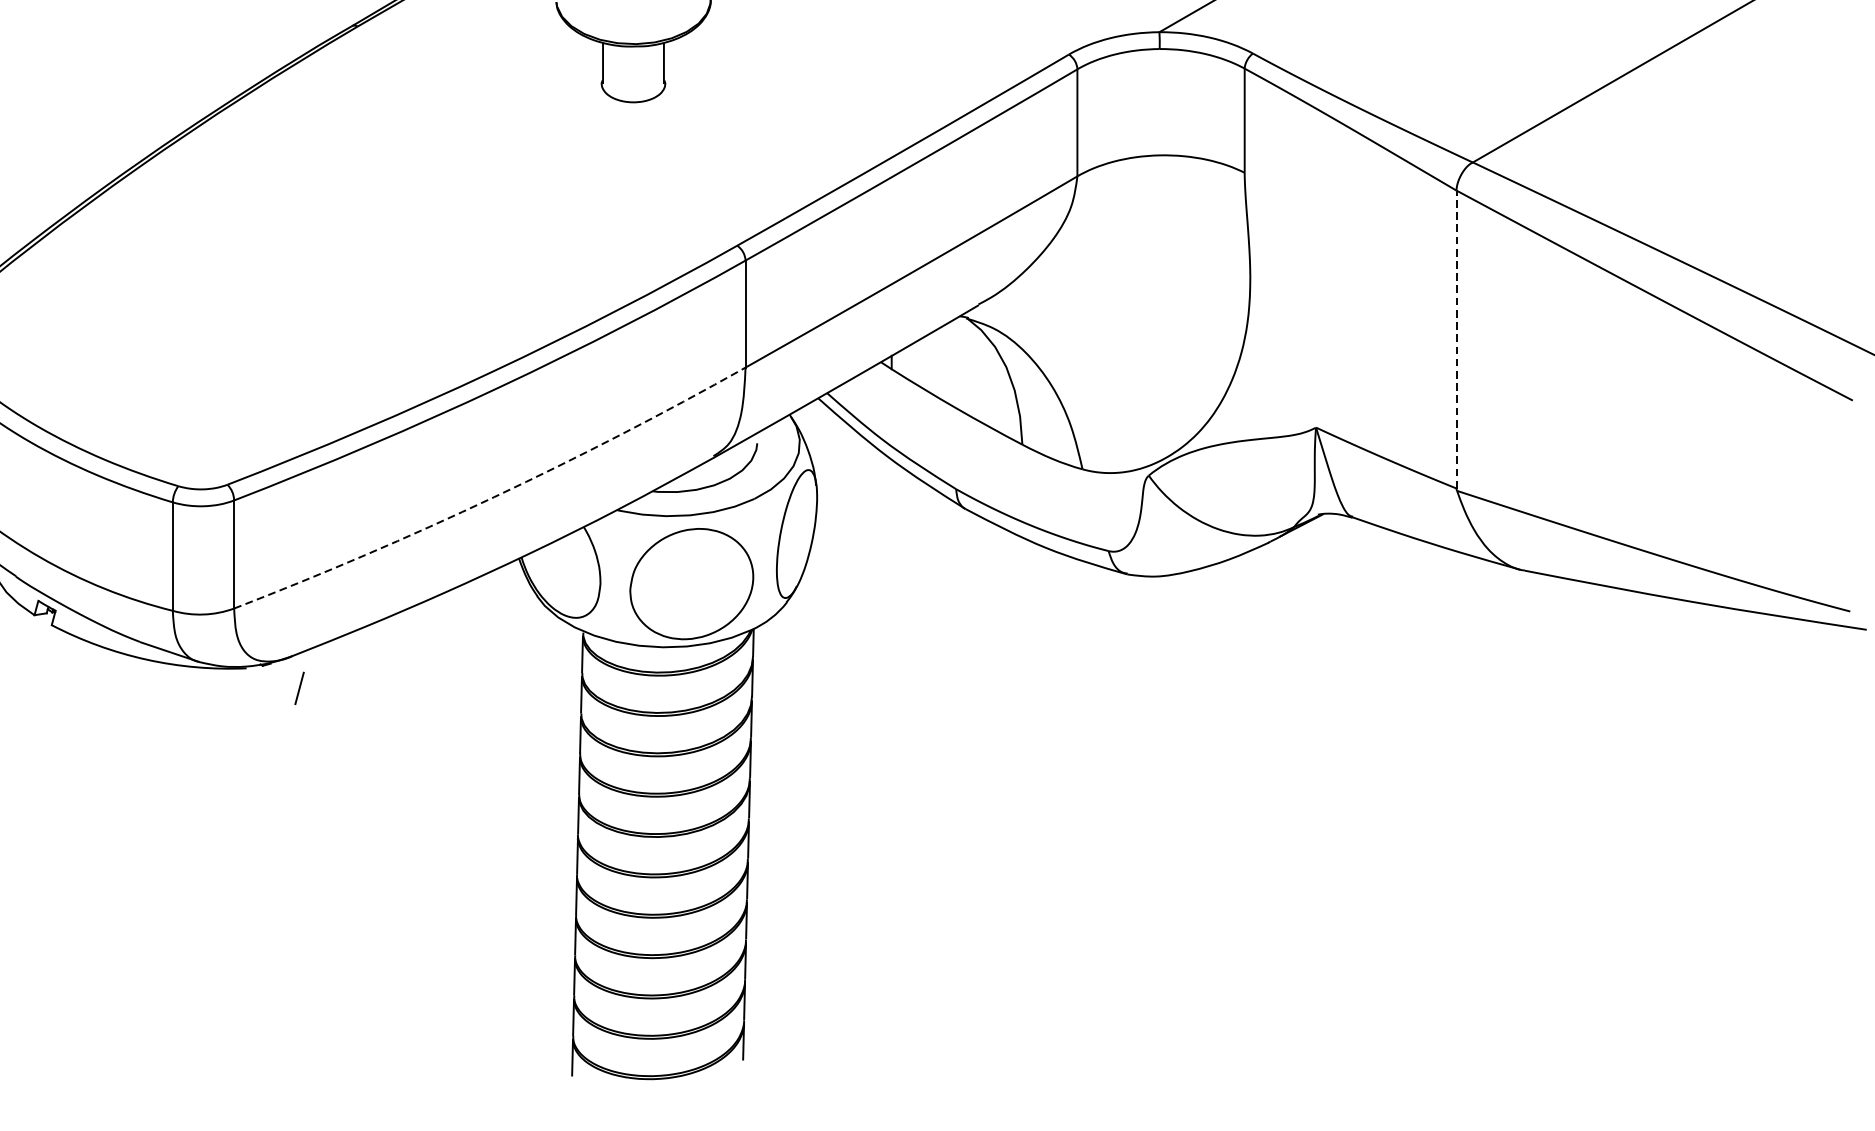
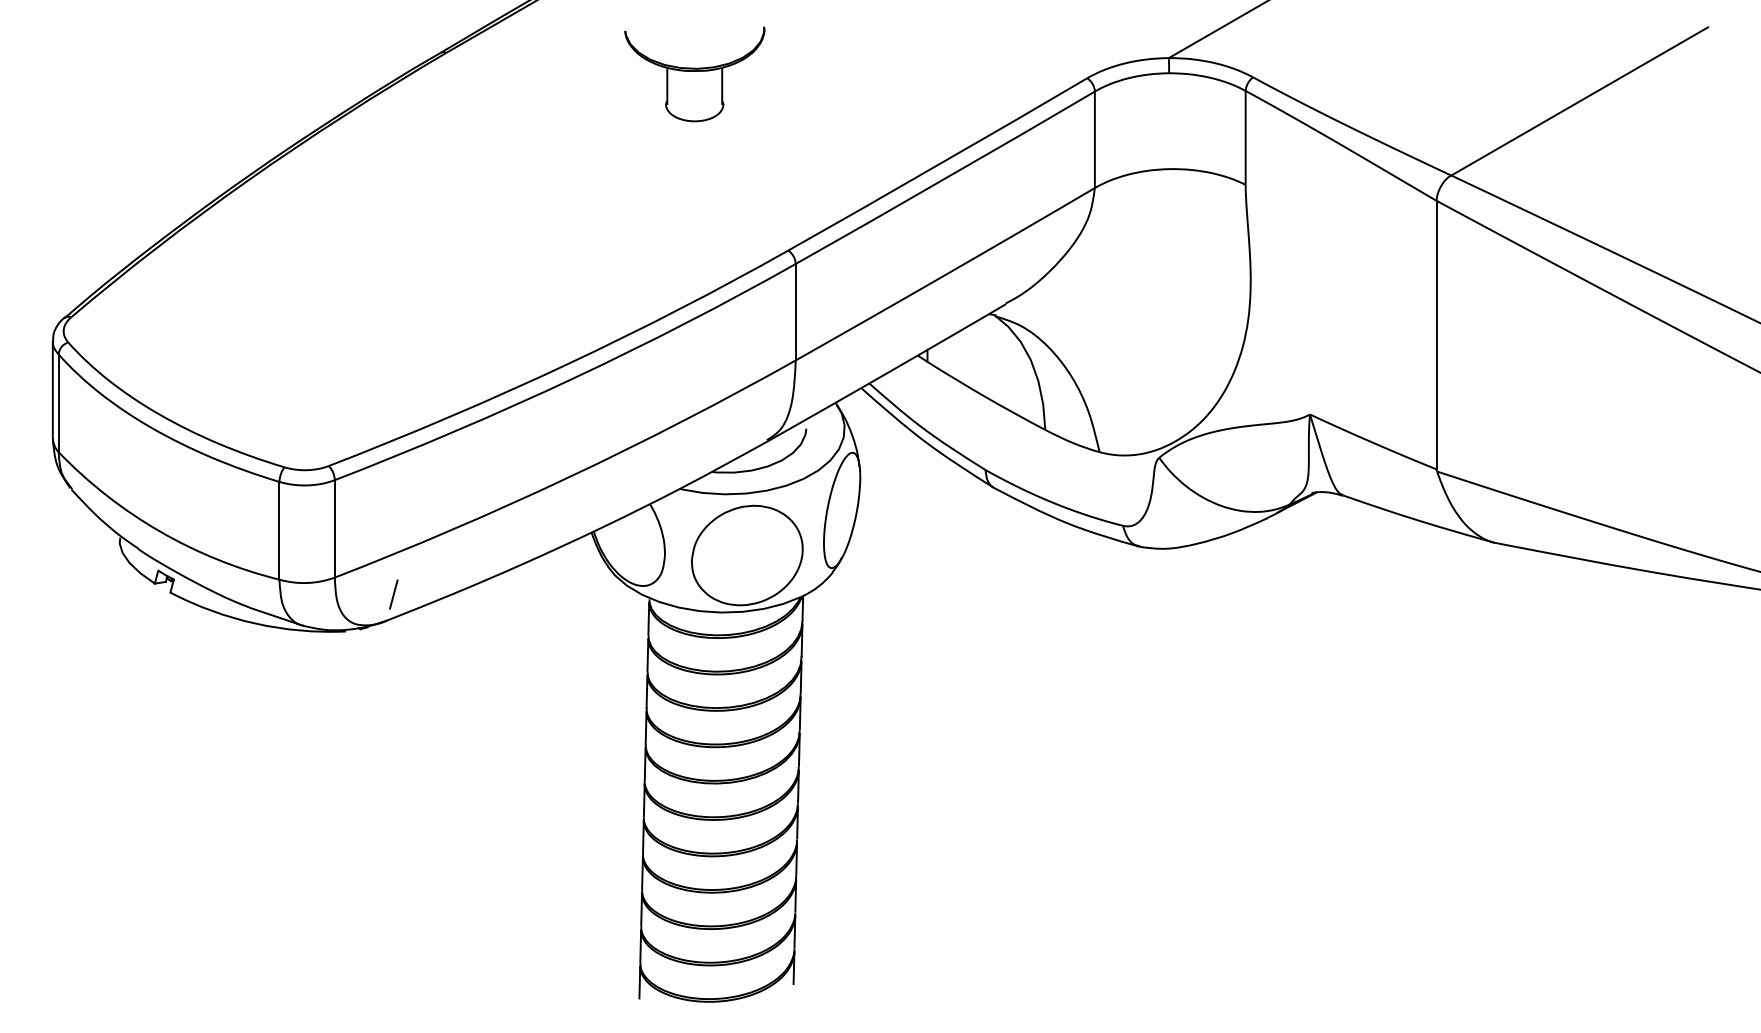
line: (1456, 338) -> (1436, 334), dashed -> solid
arc: (494, 497) -> (569, 477), dashed -> solid
line: (299, 688) -> (393, 594), moved

